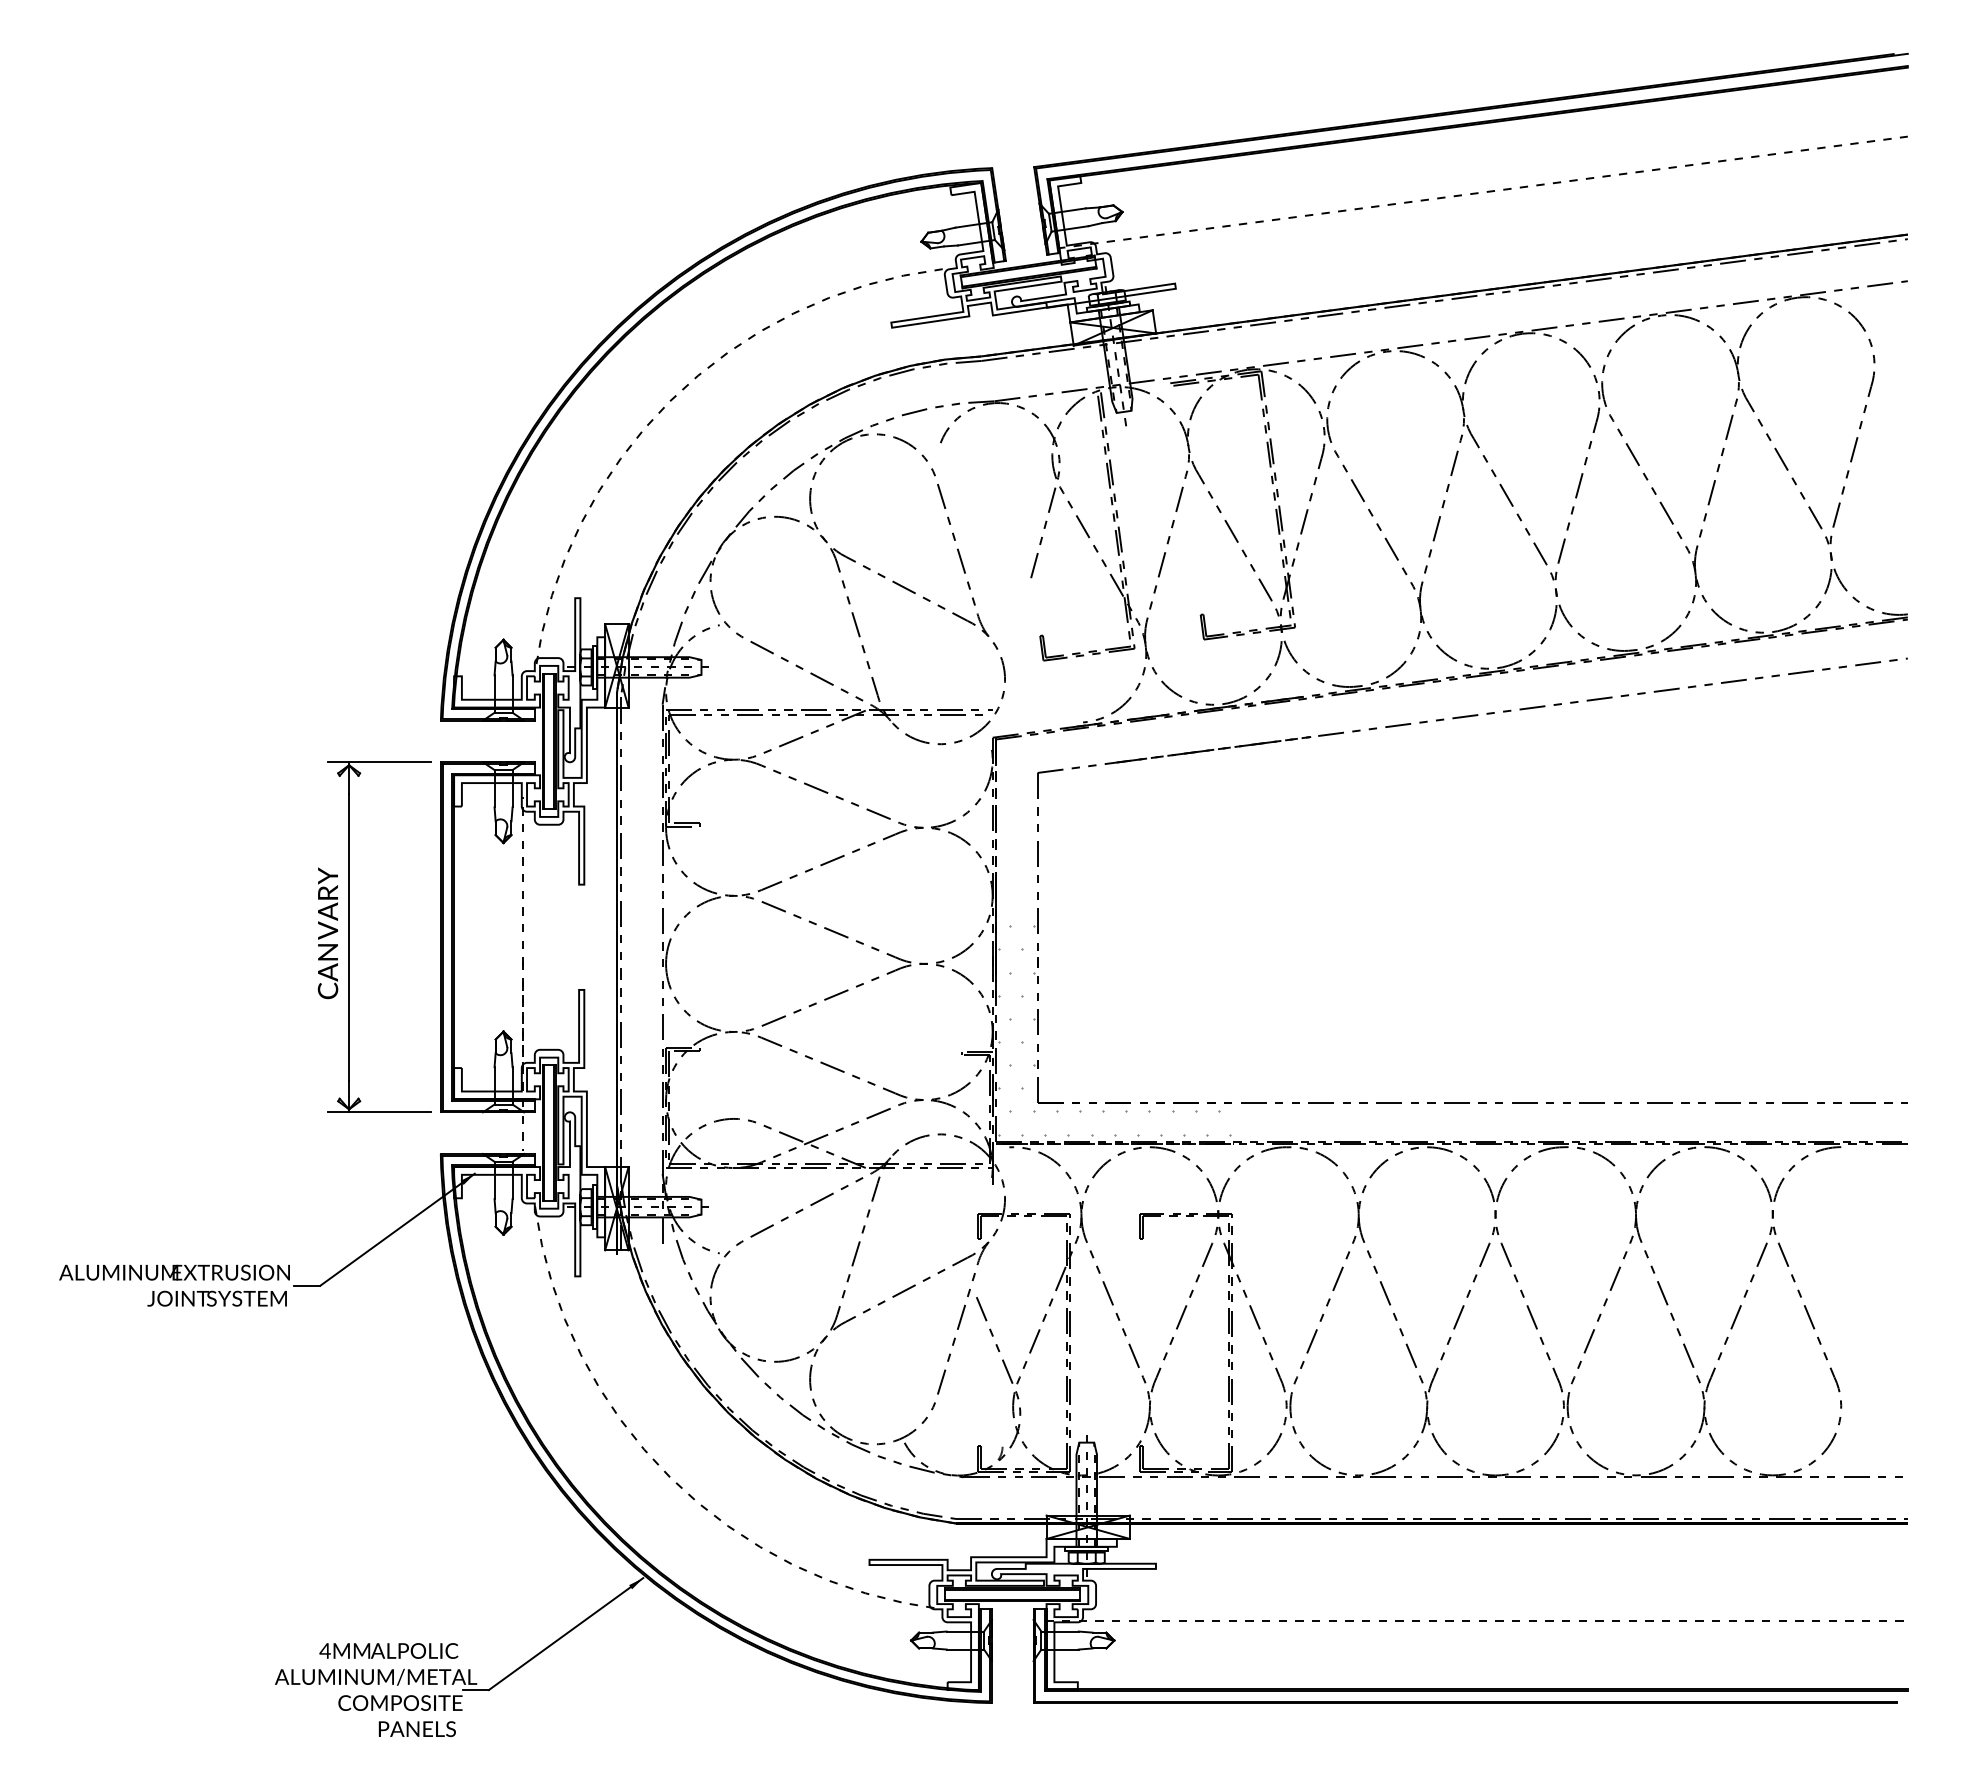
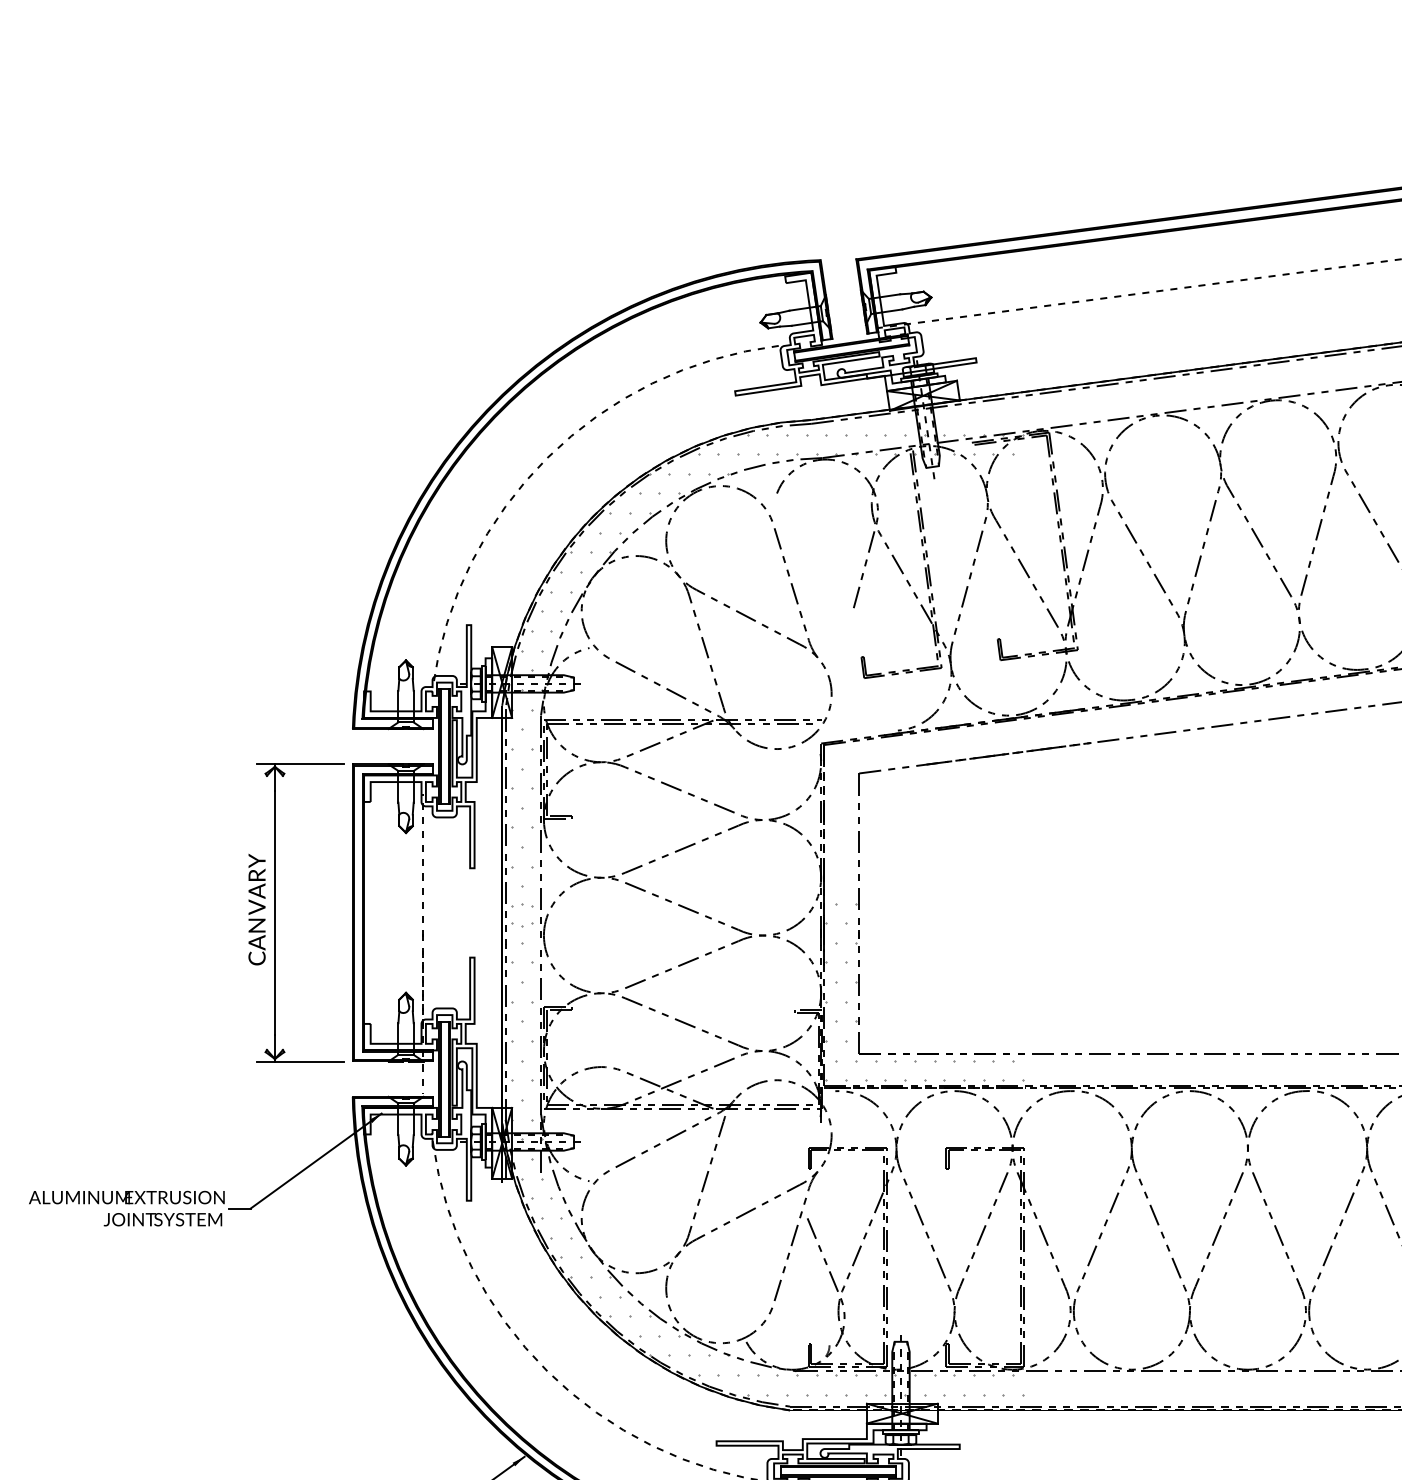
hatch: (929, 662) -> (767, 679), added
hatch: (929, 1215) -> (767, 1149), added

